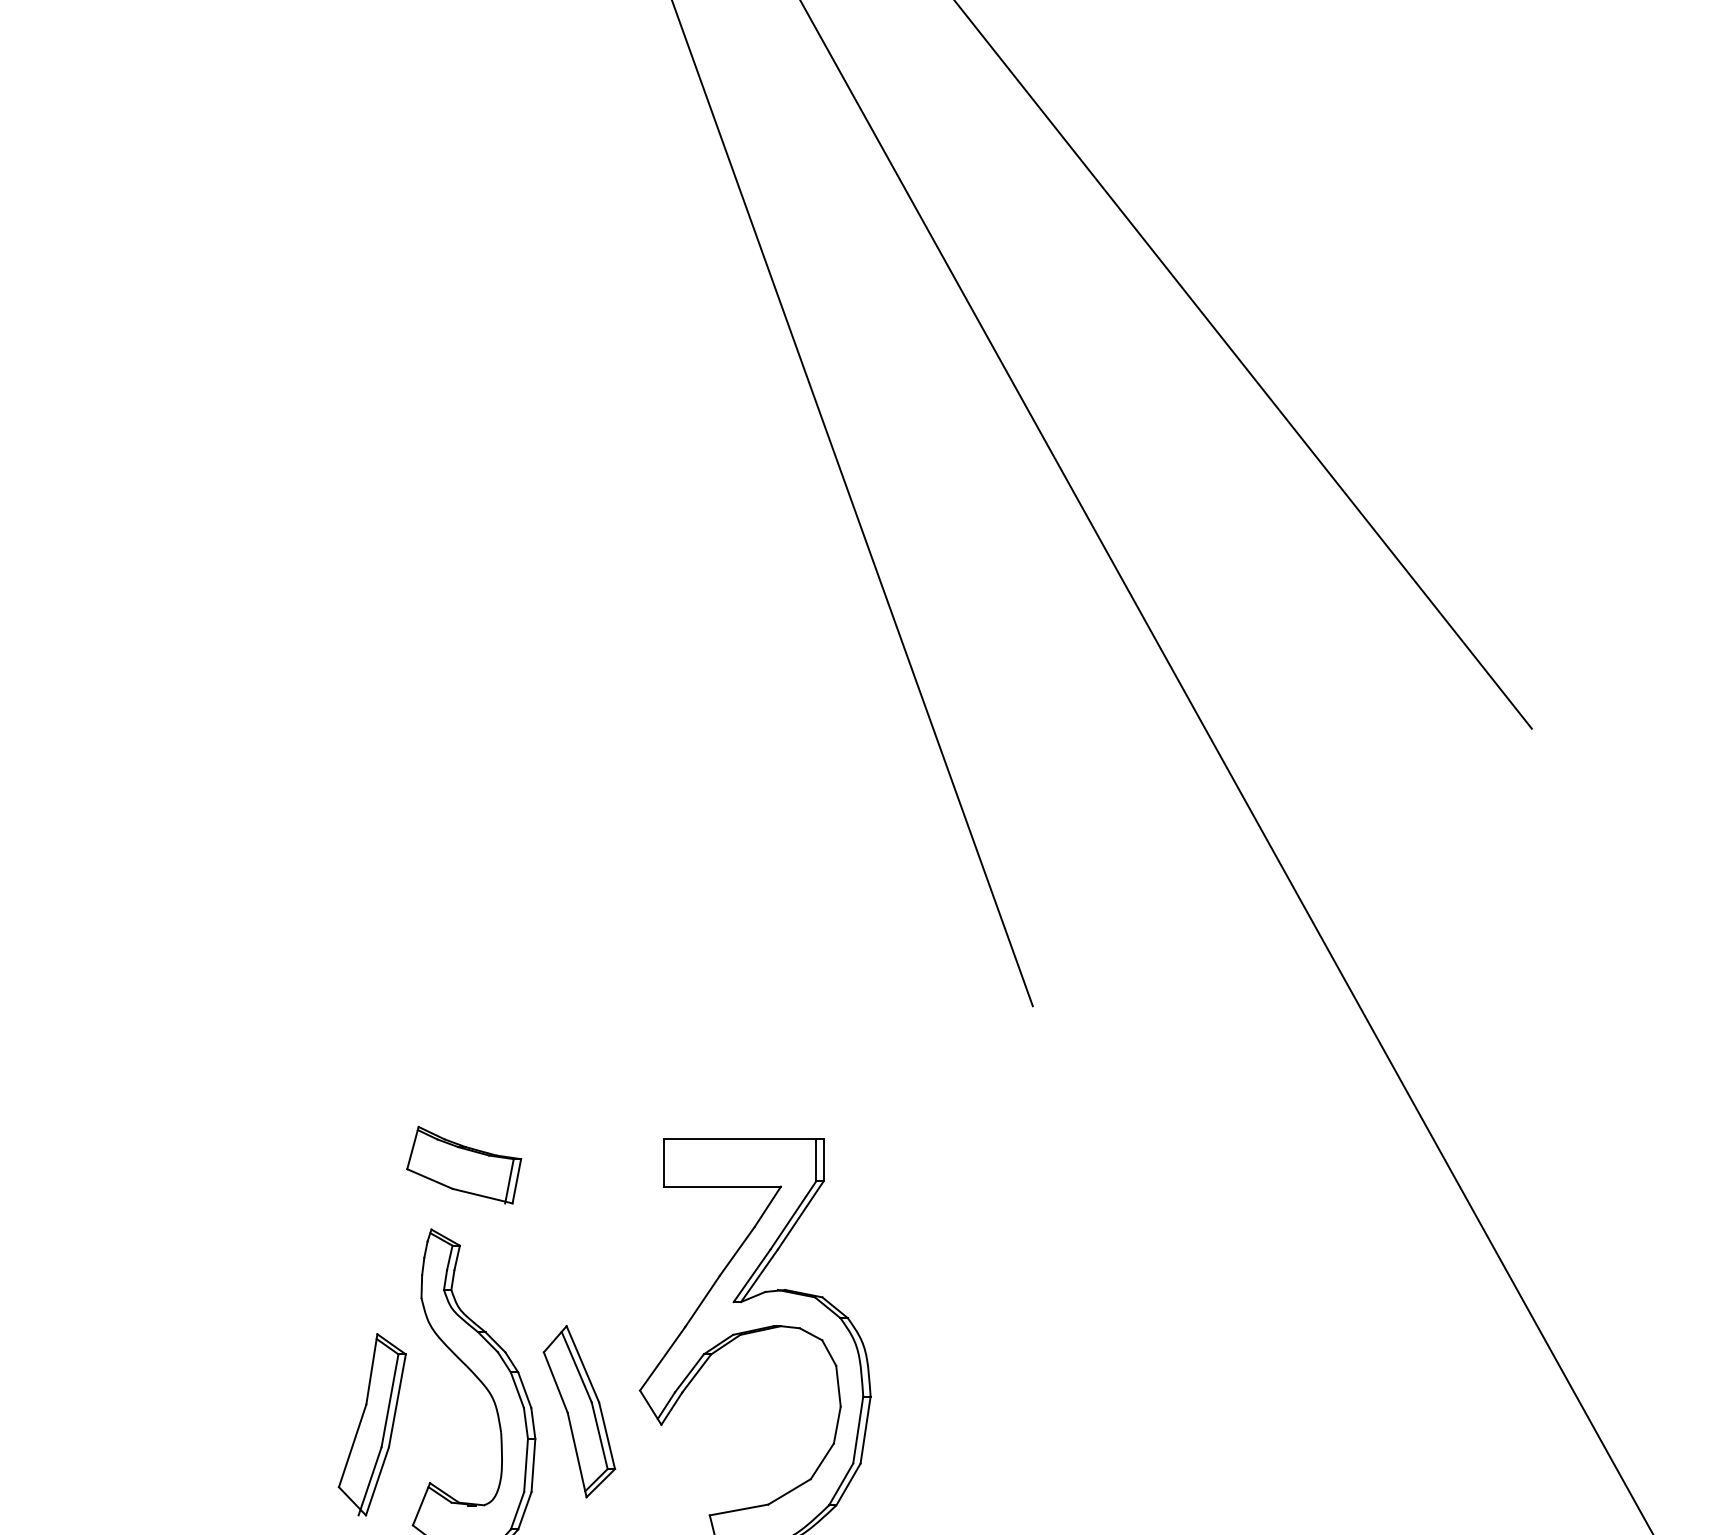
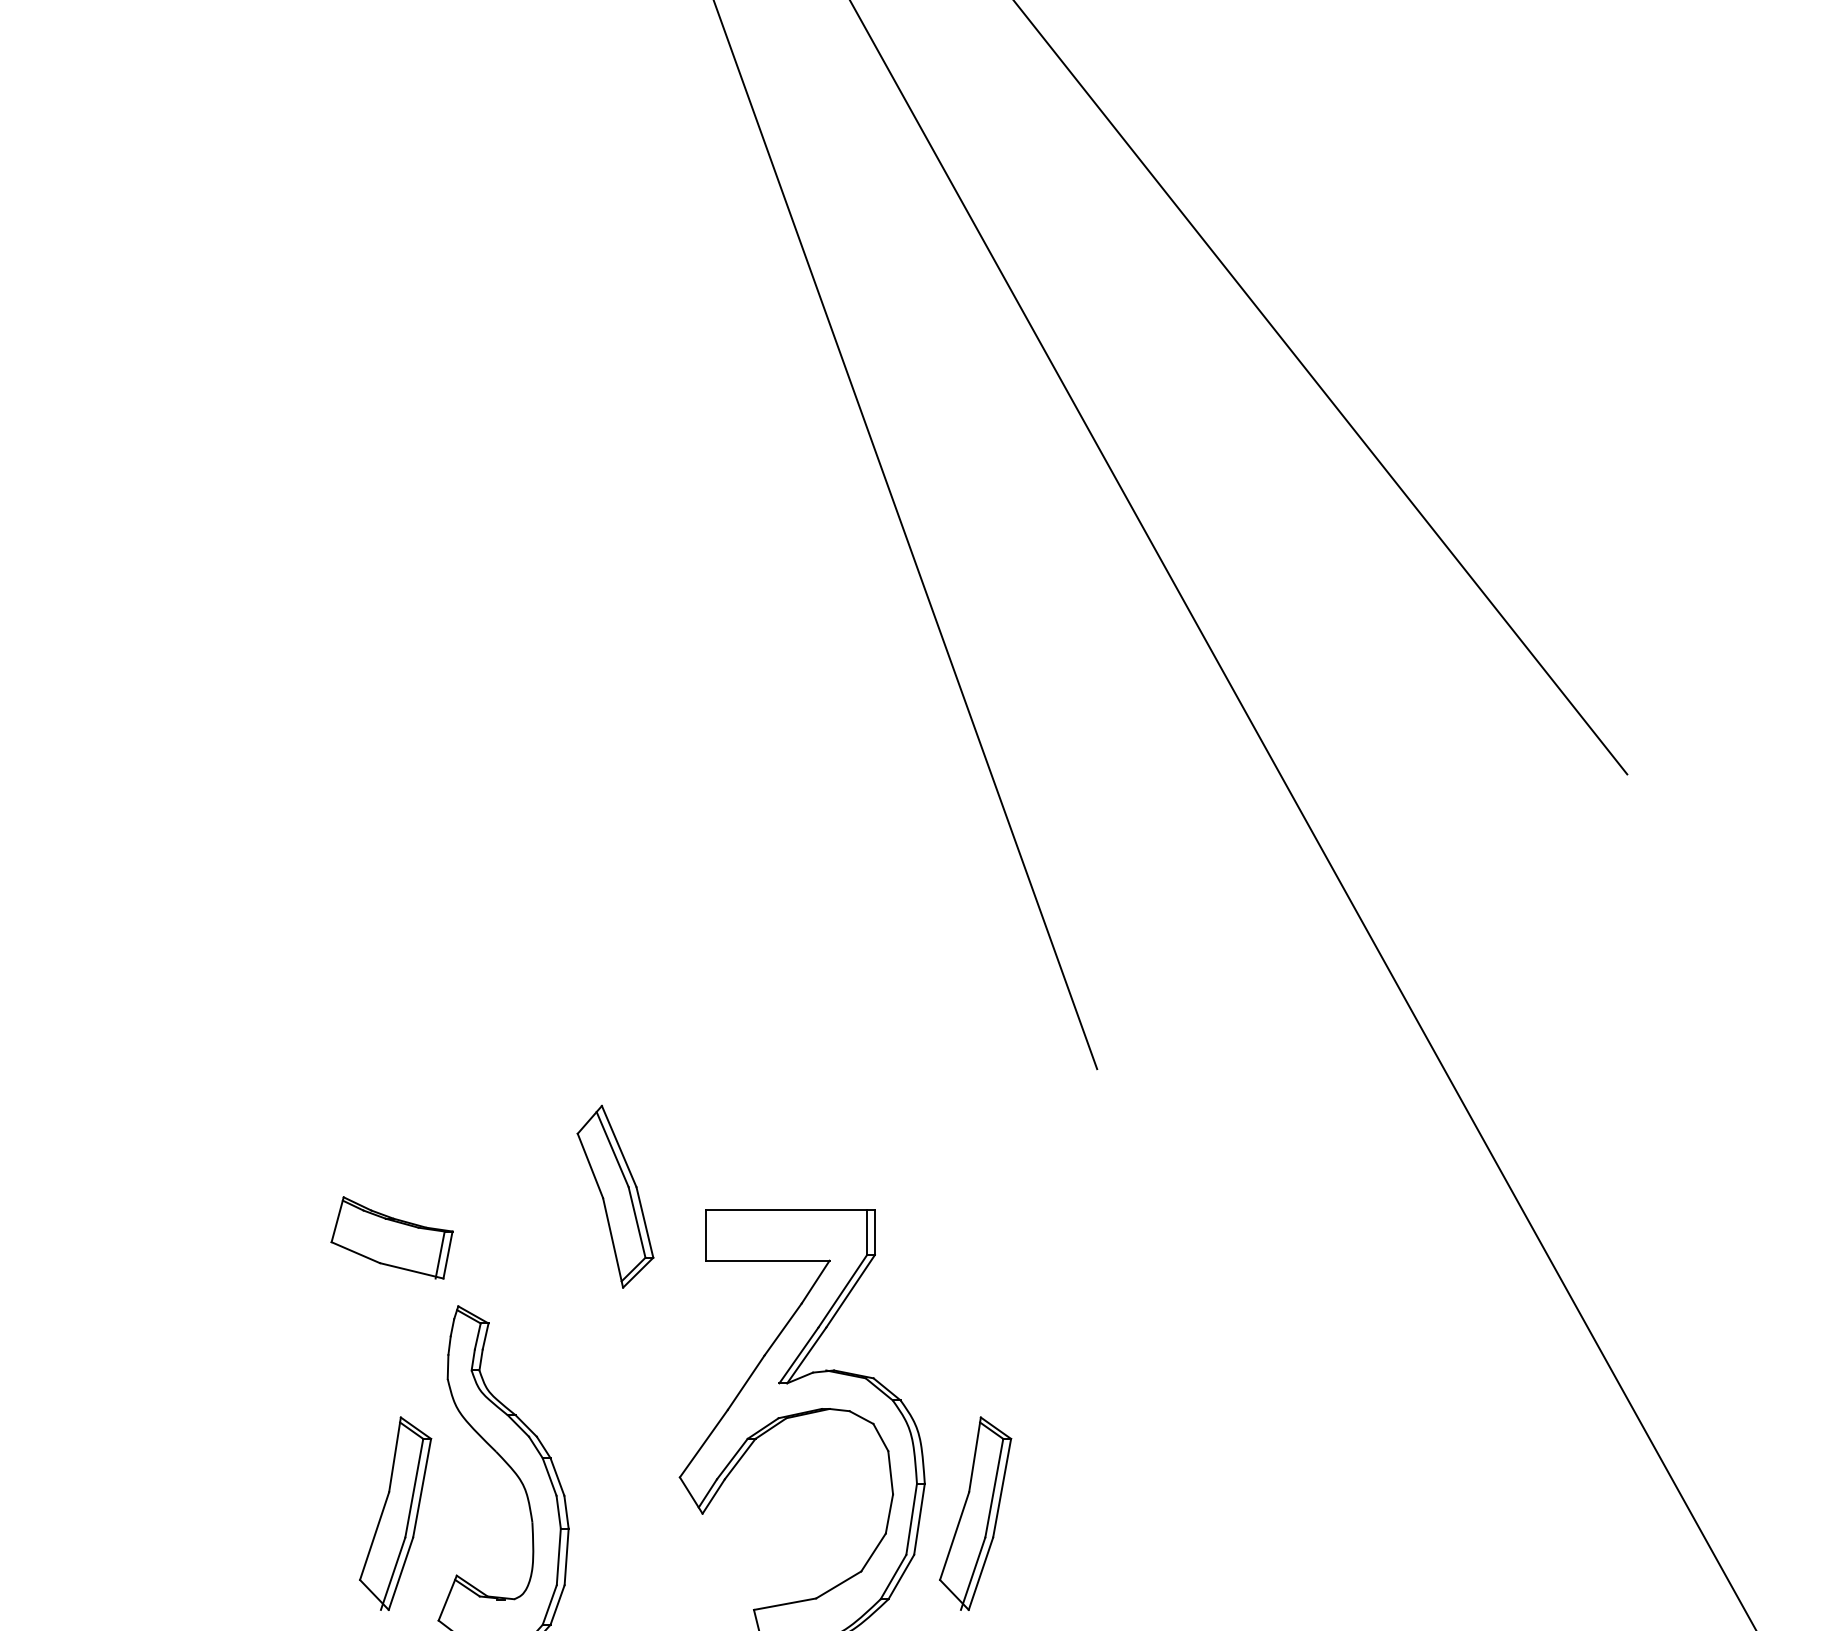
part: (463, 1164) -> (391, 1237), moved
part: (579, 1411) -> (615, 1196), moved
part: (918, 1424) -> (975, 1513), added

